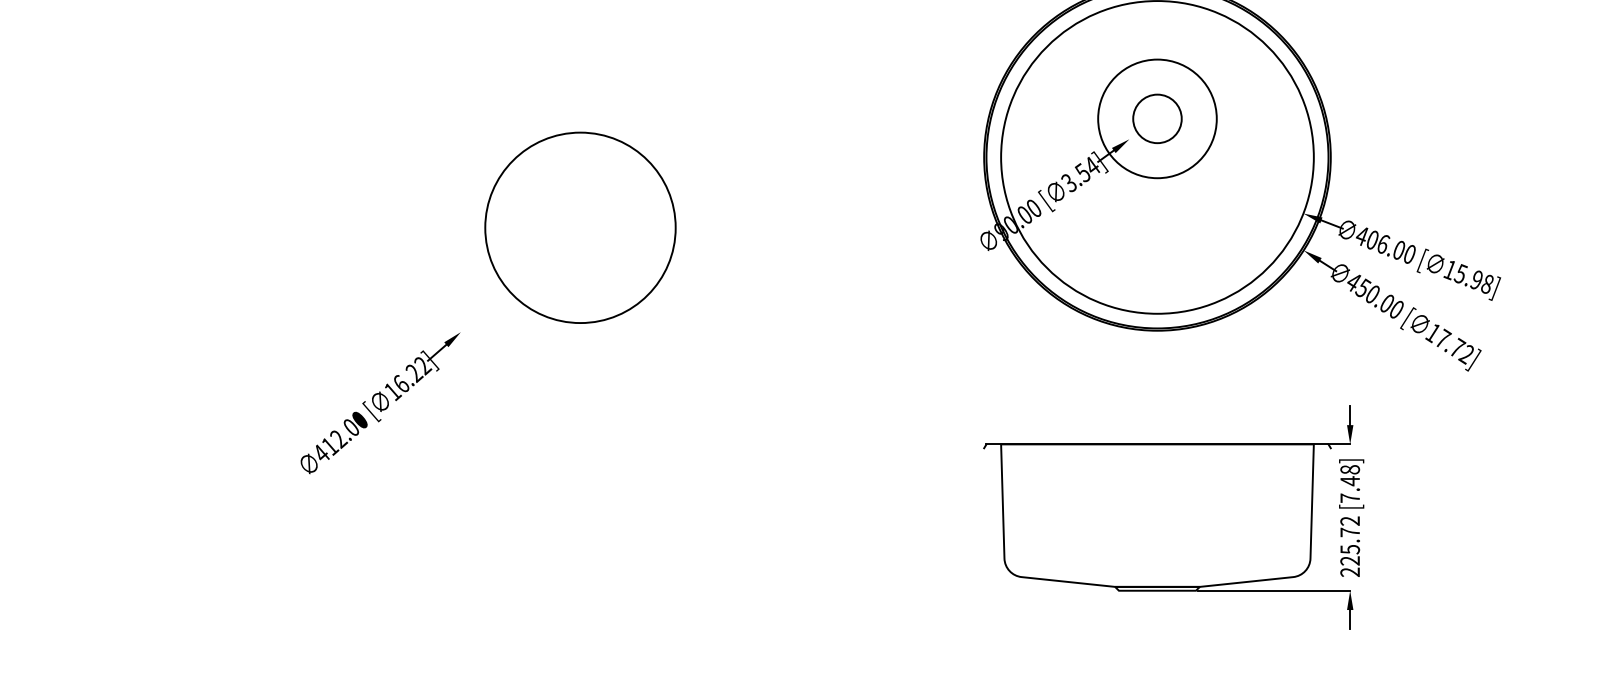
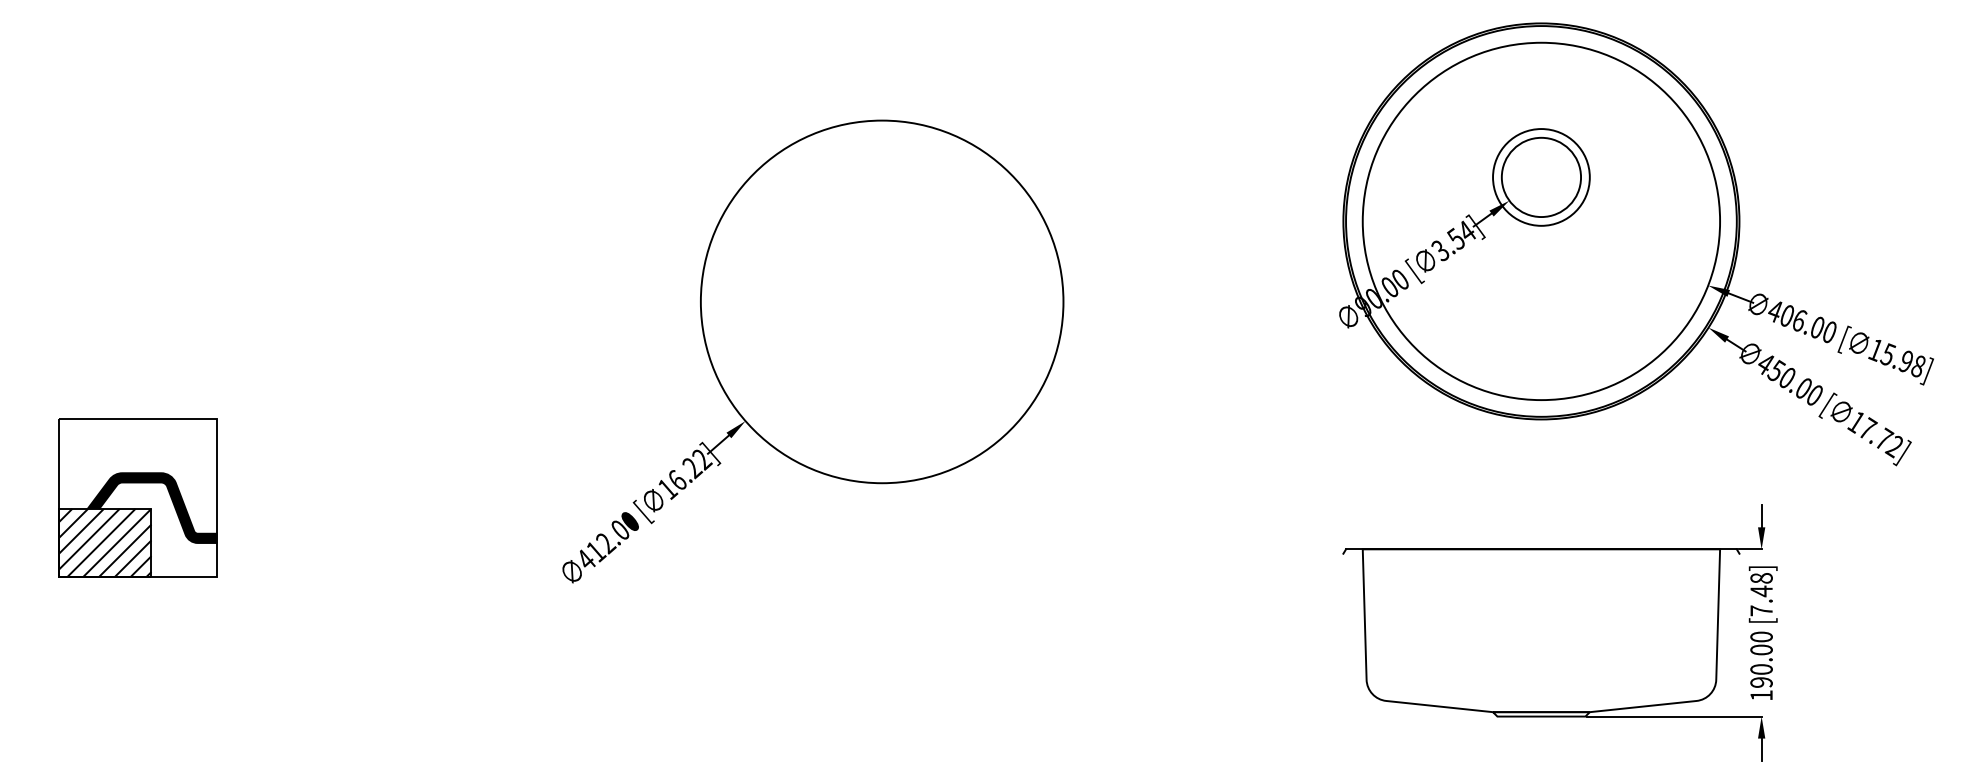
circle: (1157, 118) -> (1541, 177), size x0.71
circle: (1157, 118) -> (1541, 177), size x1.43
circle: (579, 227) -> (881, 301), size x1.67
text: (1350, 546) -> (1761, 665), 225.72 -> 190.00

